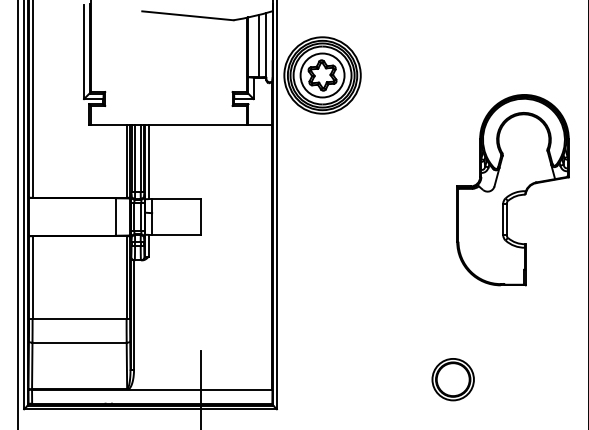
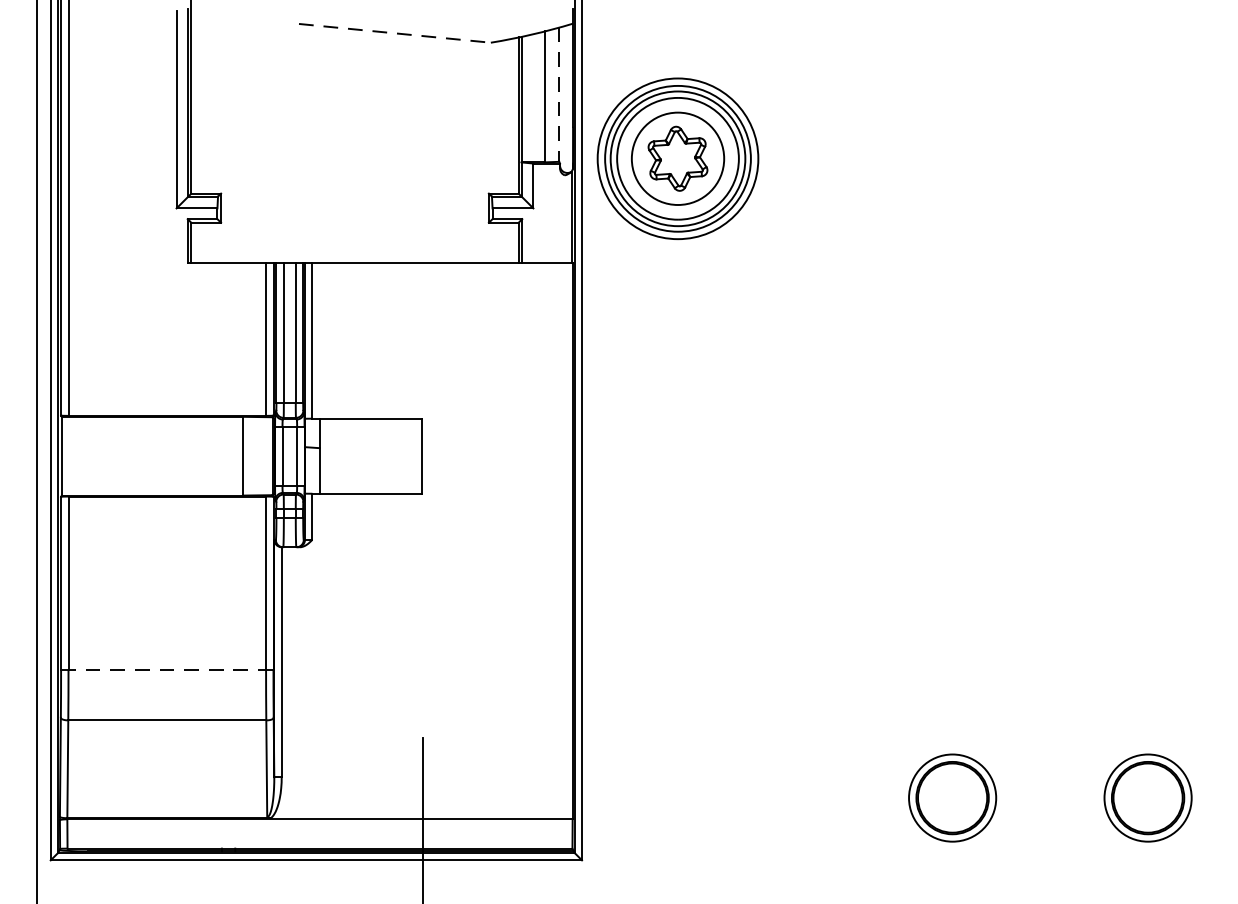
line: (187, 15) -> (394, 32), solid -> dashed
line: (266, 45) -> (560, 95), solid -> dashed
part: (512, 190) -> (1077, 400), removed
line: (79, 318) -> (167, 669), solid -> dashed
part: (545, 379) -> (1146, 797), added

